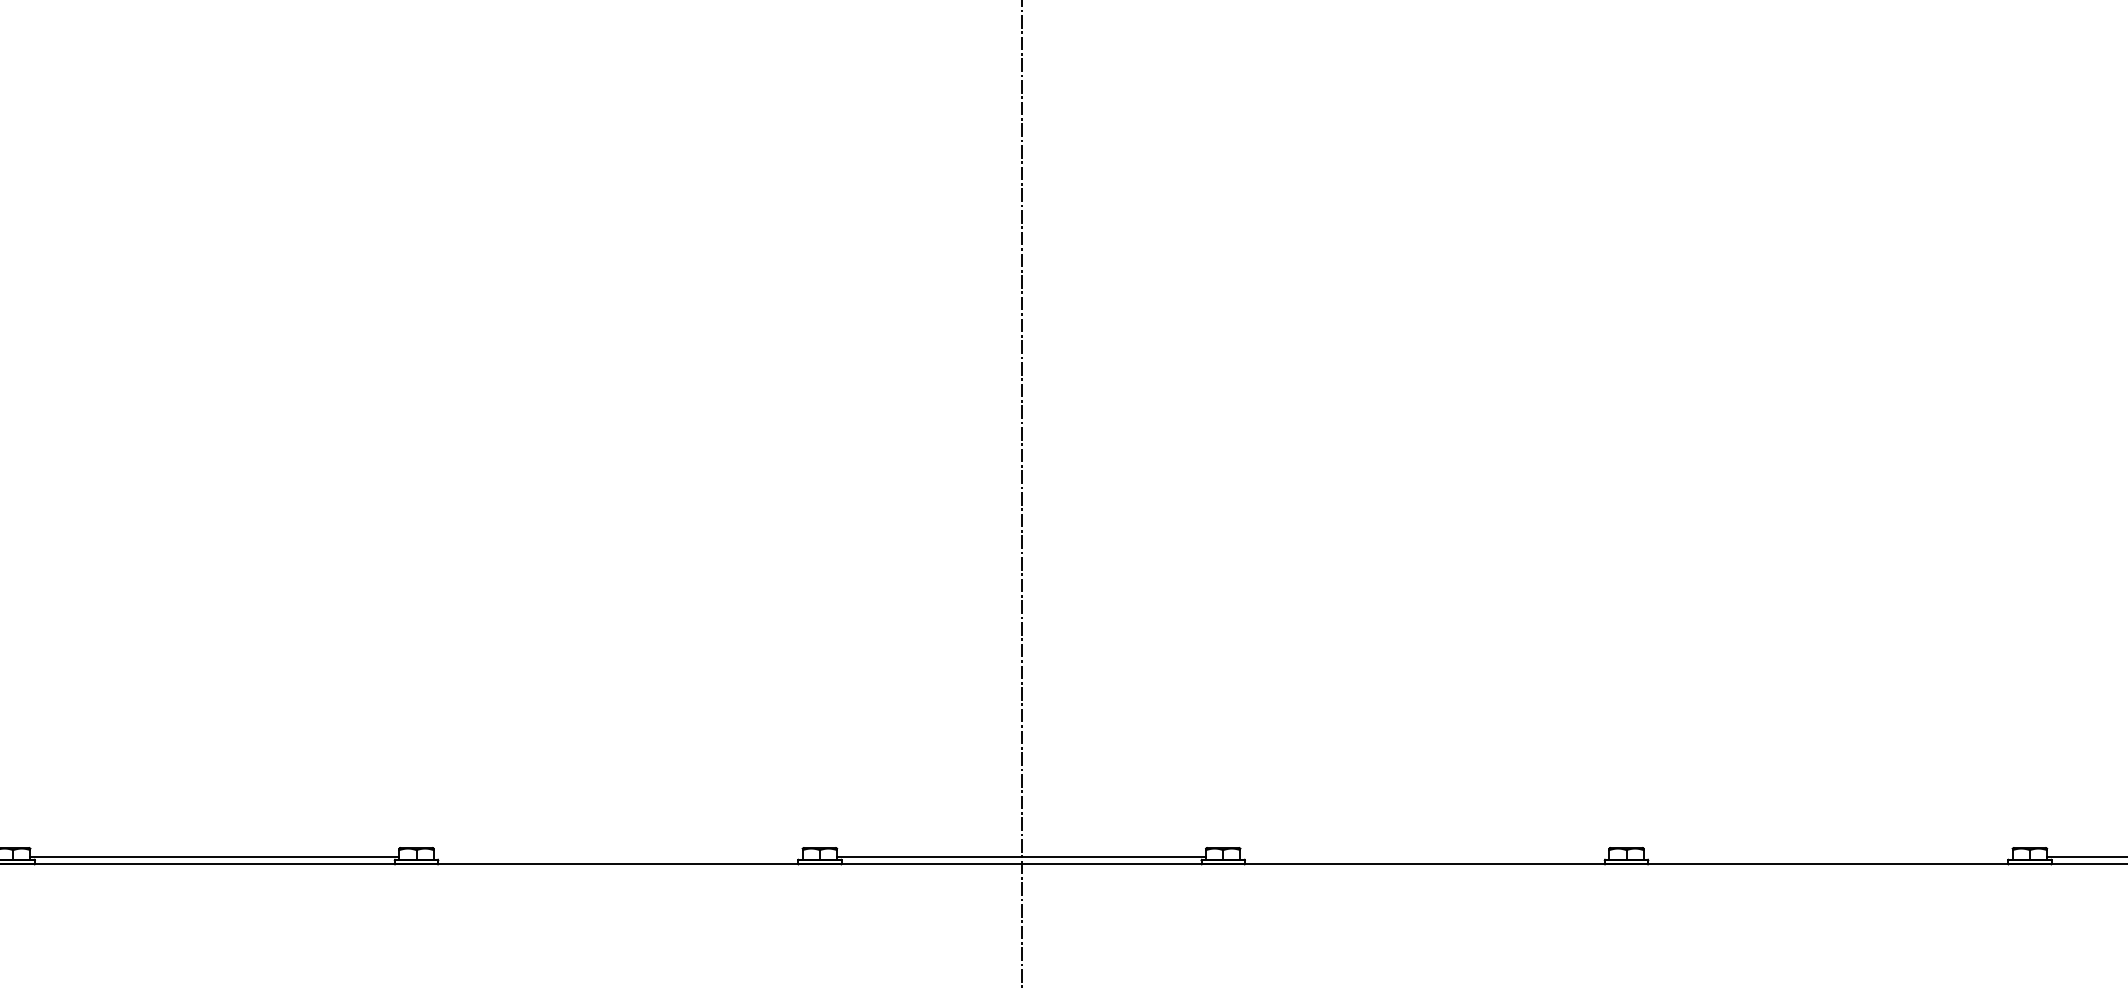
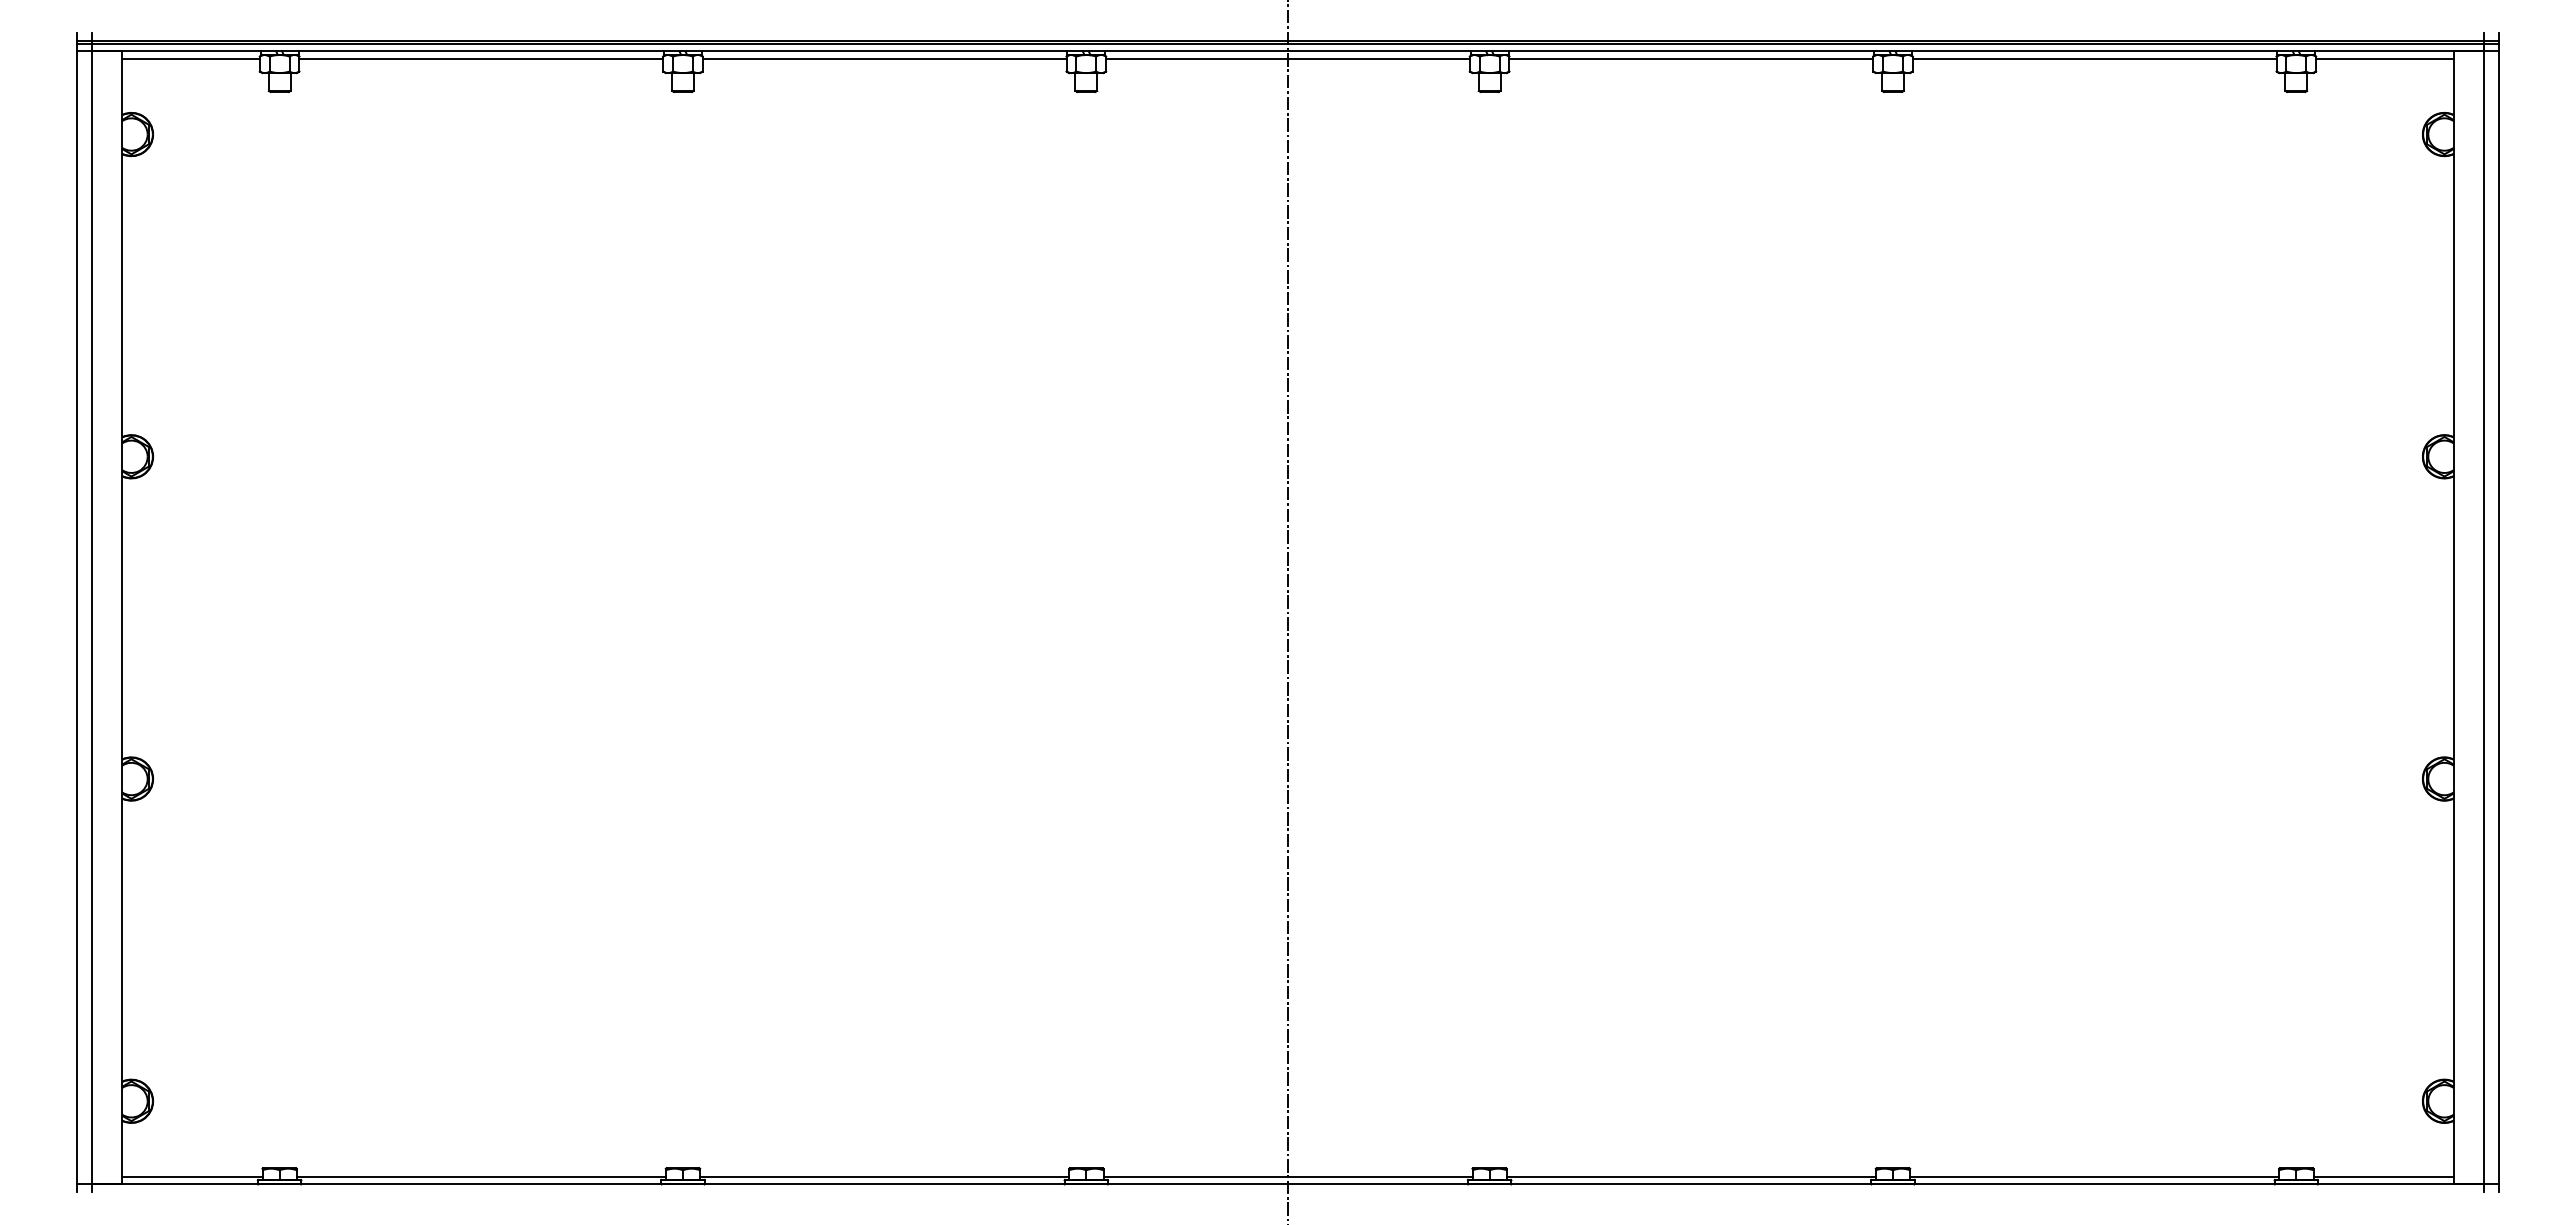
line: (618, 857) -> (884, 1177), added
line: (1424, 857) -> (1690, 1177), added
line: (1828, 857) -> (2094, 1177), added

